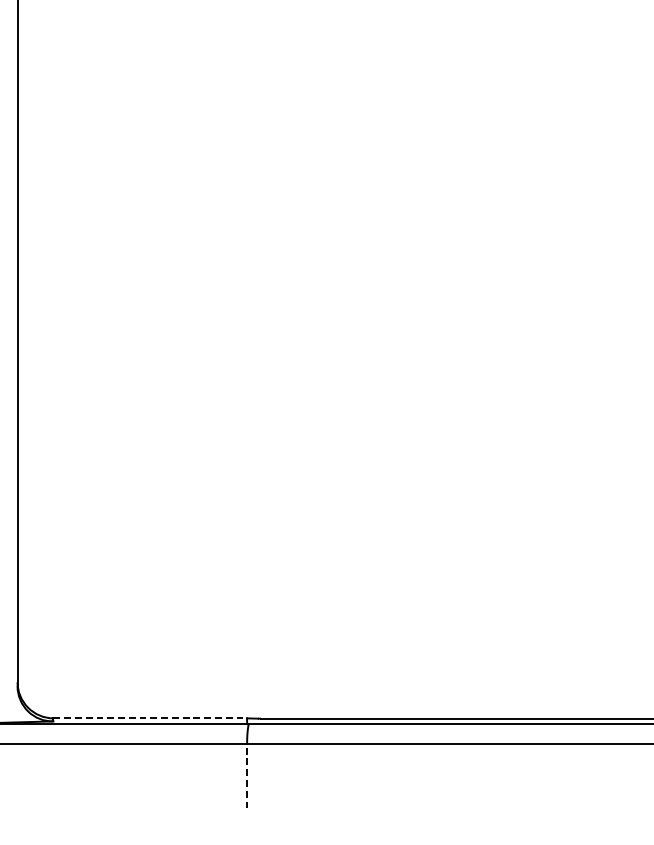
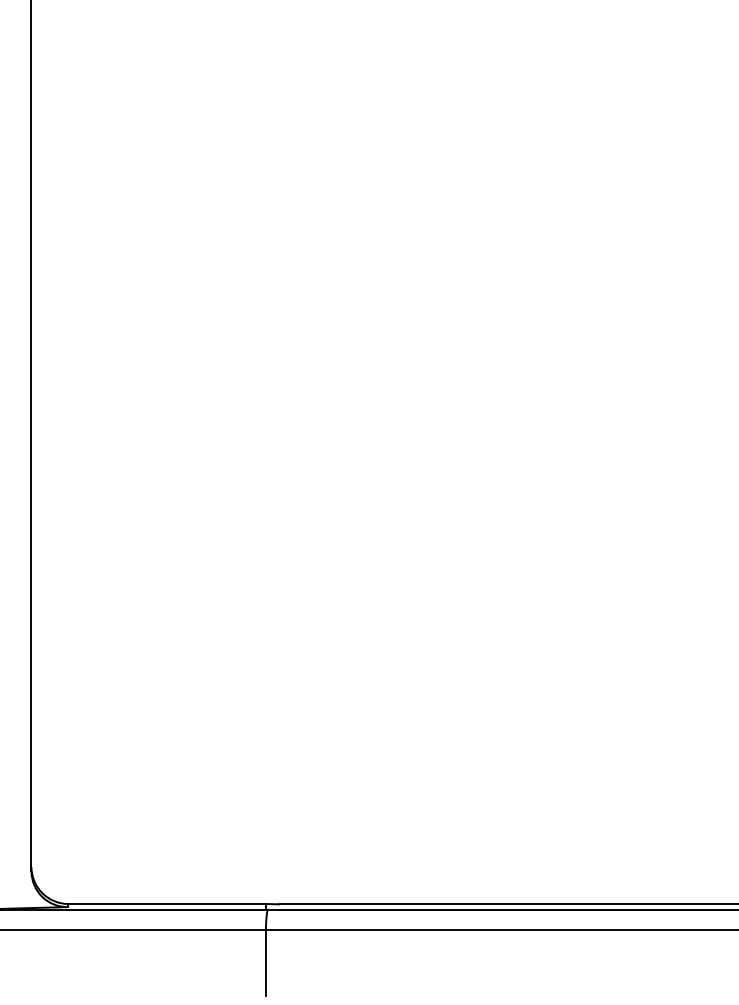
line: (150, 717) -> (167, 903), dashed -> solid
line: (247, 776) -> (266, 963), dashed -> solid

